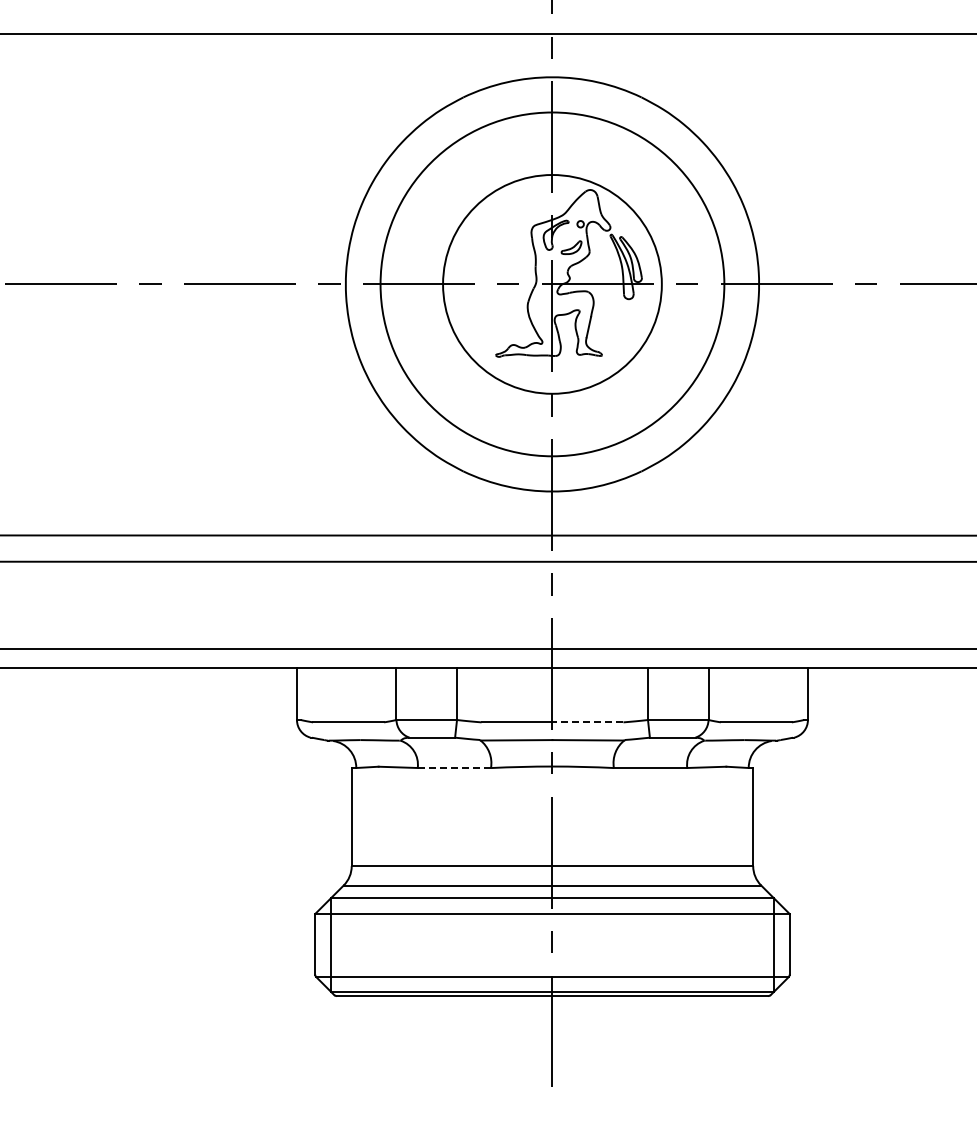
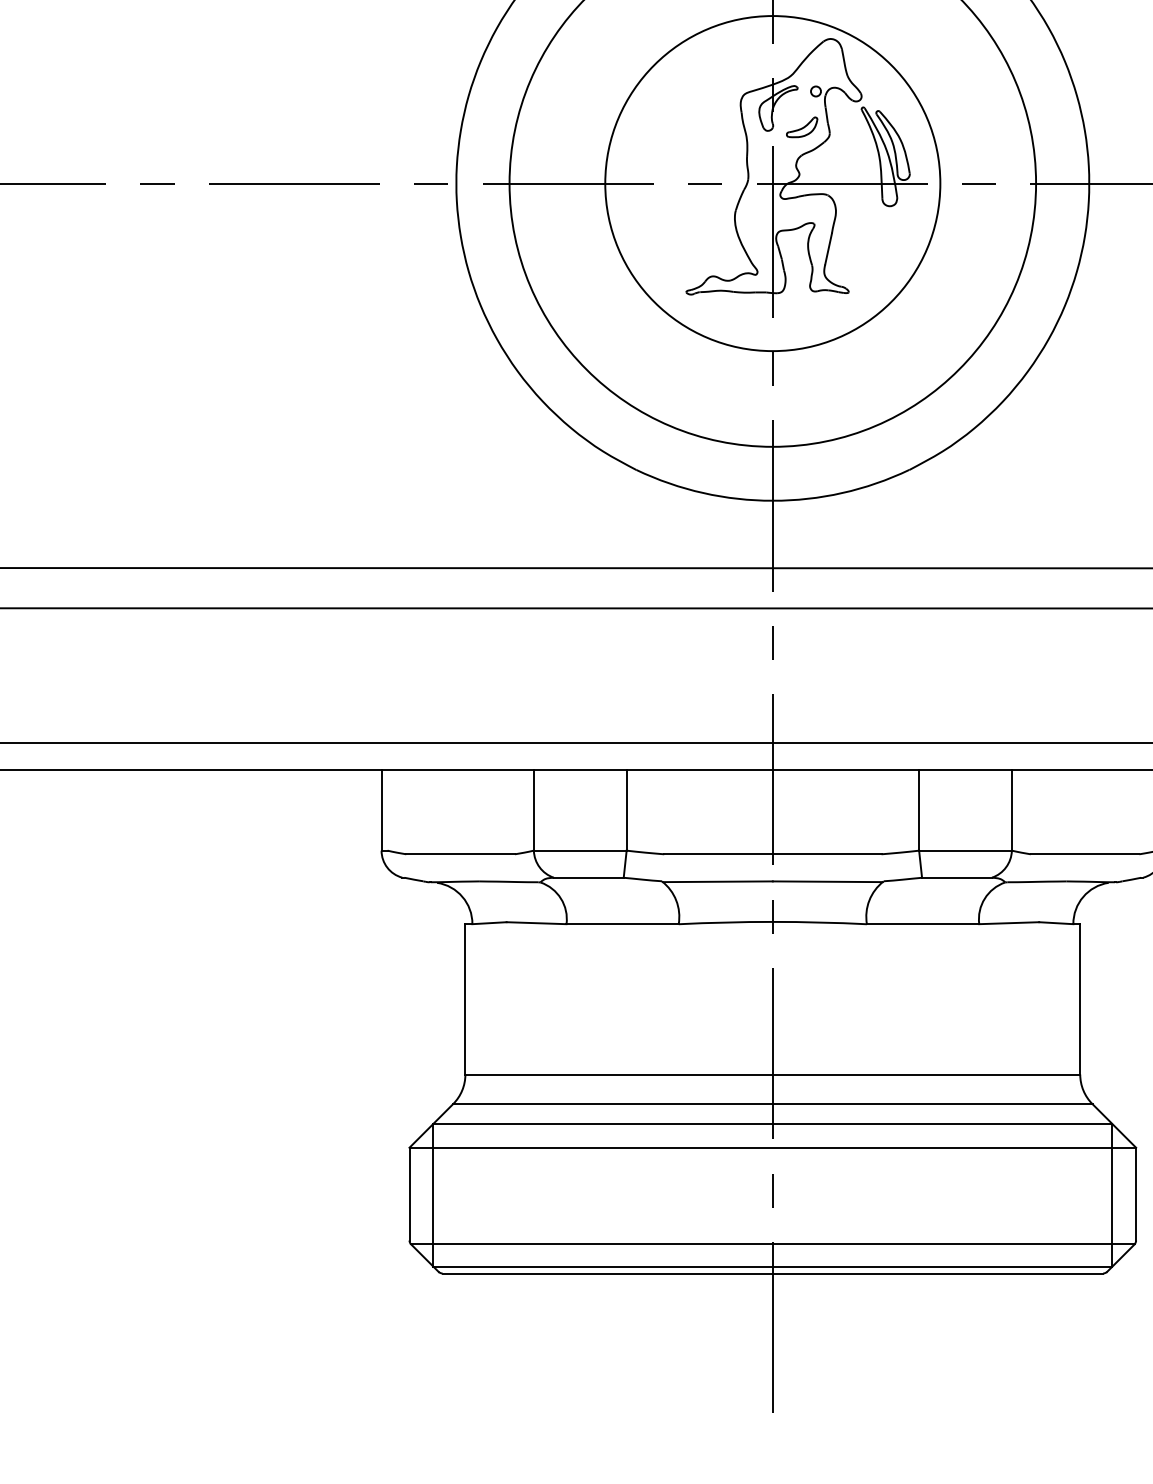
line: (587, 722) -> (826, 854), dashed -> solid
line: (454, 768) -> (622, 924), dashed -> solid

